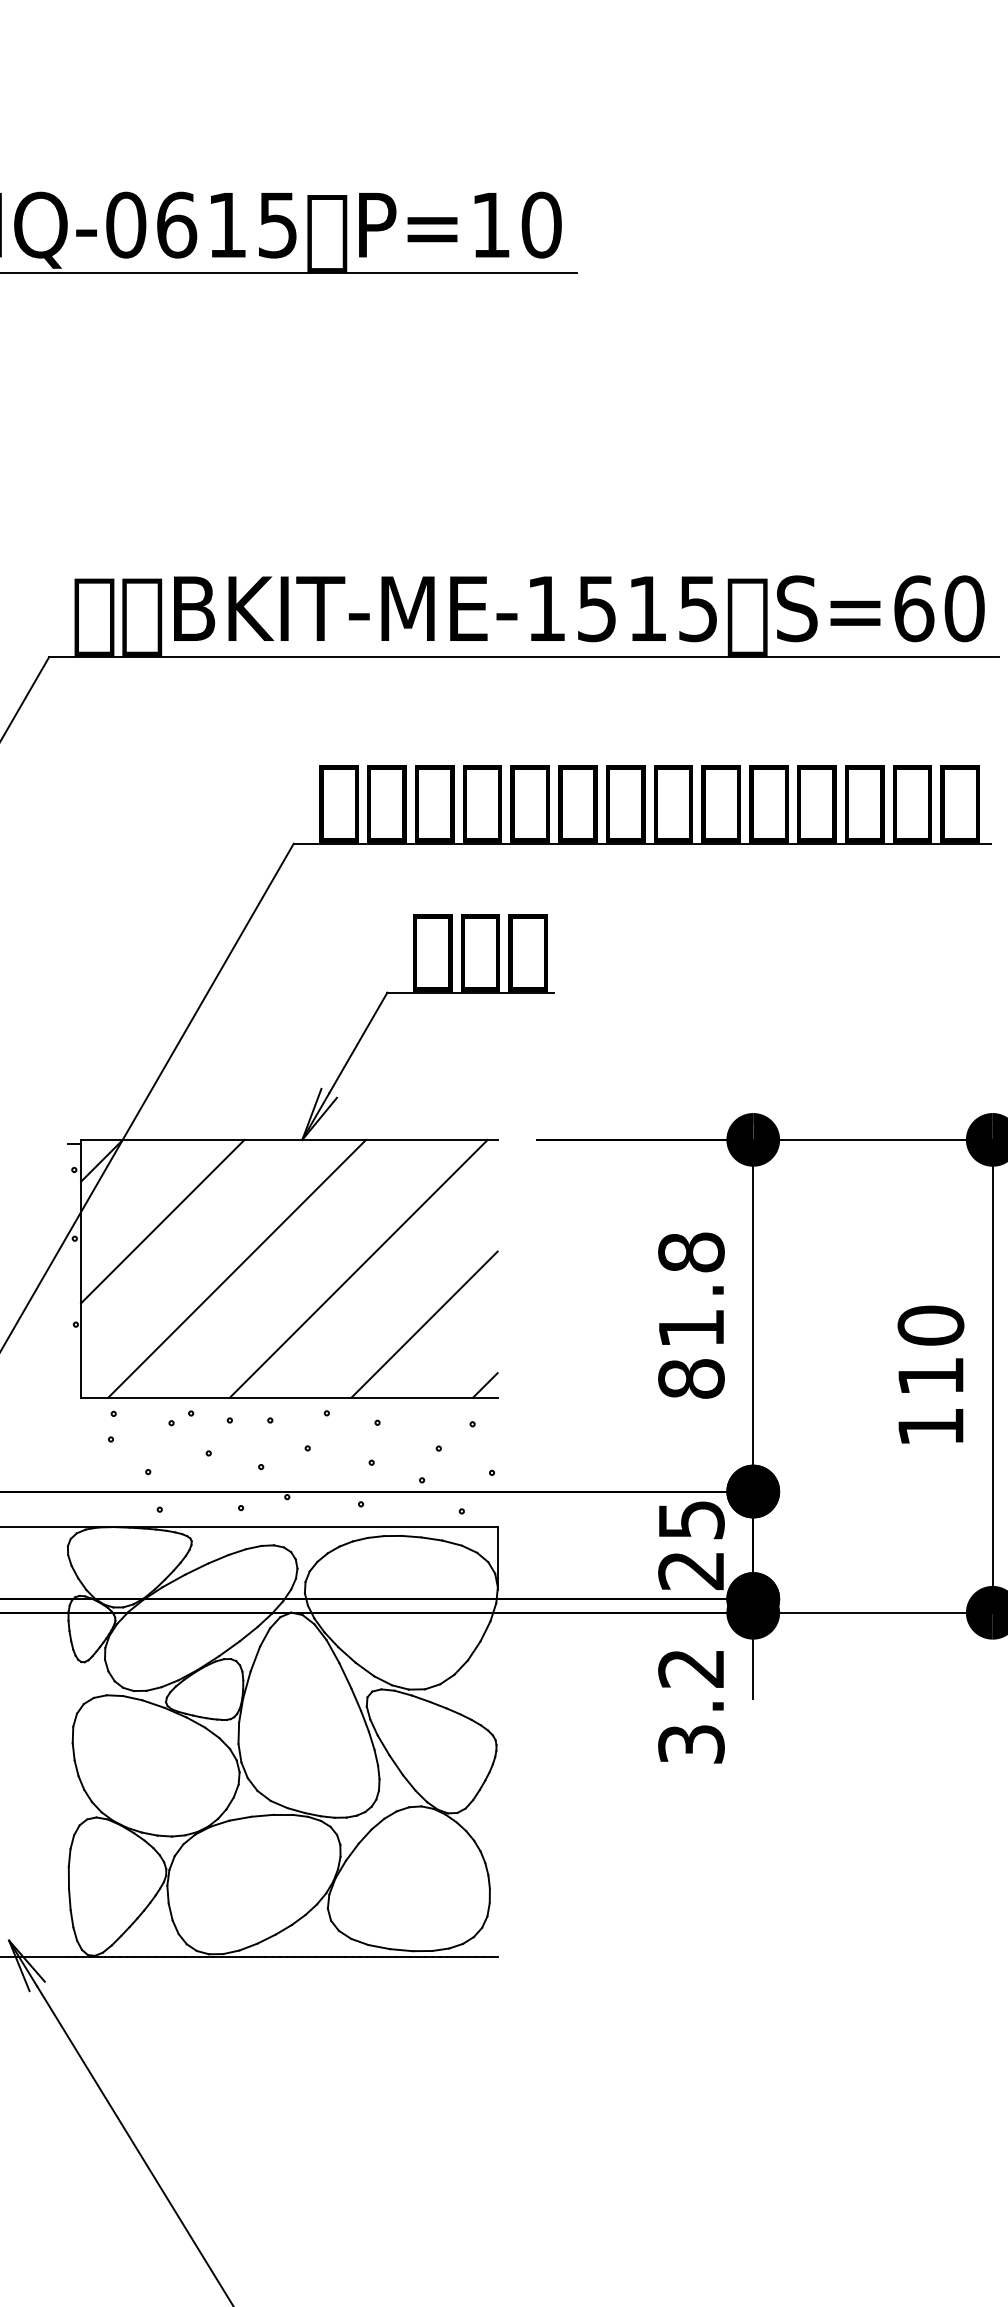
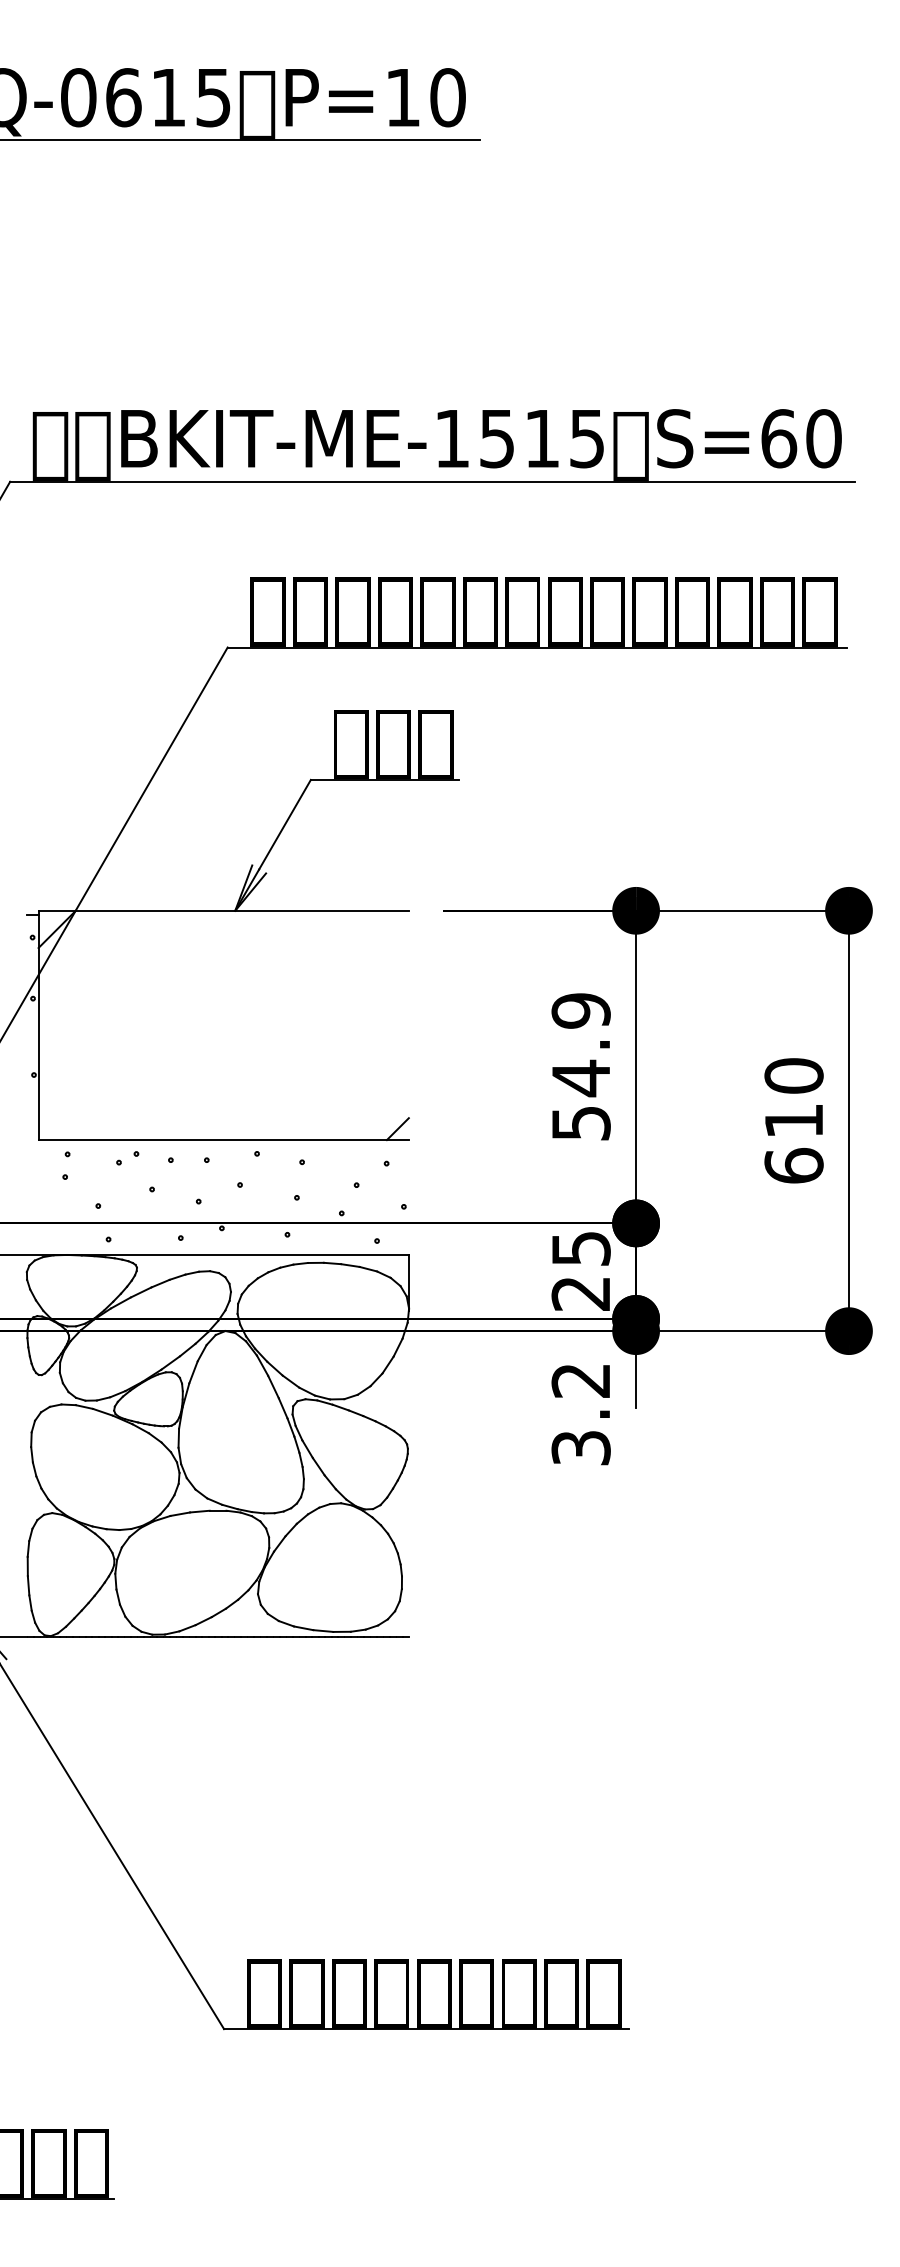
line: (161, 1221) -> (110, 983), removed
line: (236, 1268) -> (176, 1025), removed
line: (358, 1268) -> (285, 1025), removed
text: (690, 1315) -> (580, 1066), 81.8 -> 54.9
line: (424, 1325) -> (343, 1075), removed
text: (930, 1426) -> (793, 1165), 110 -> 610

